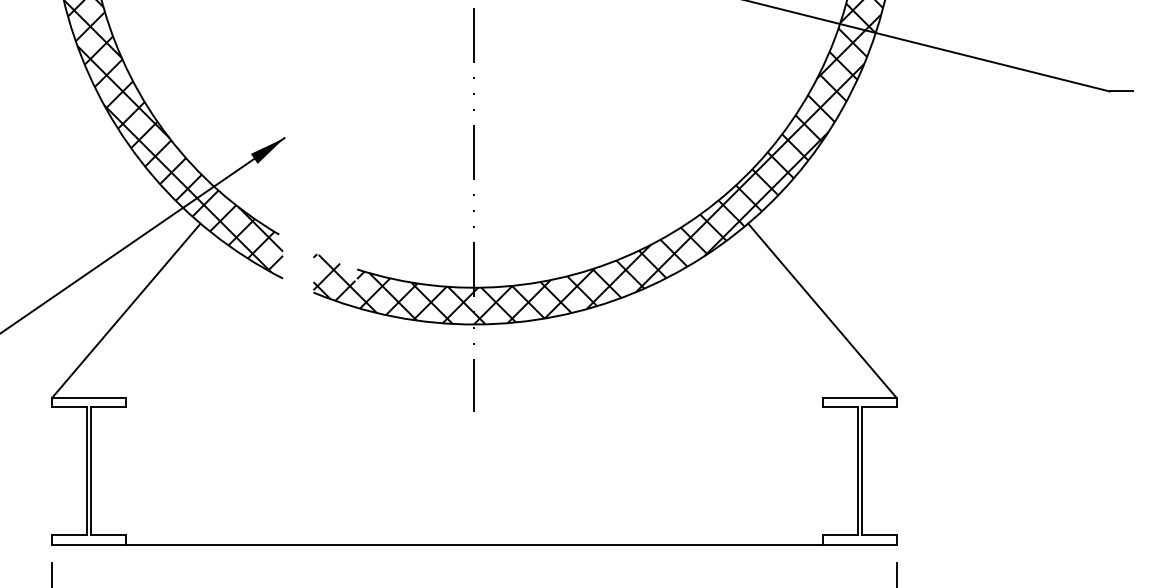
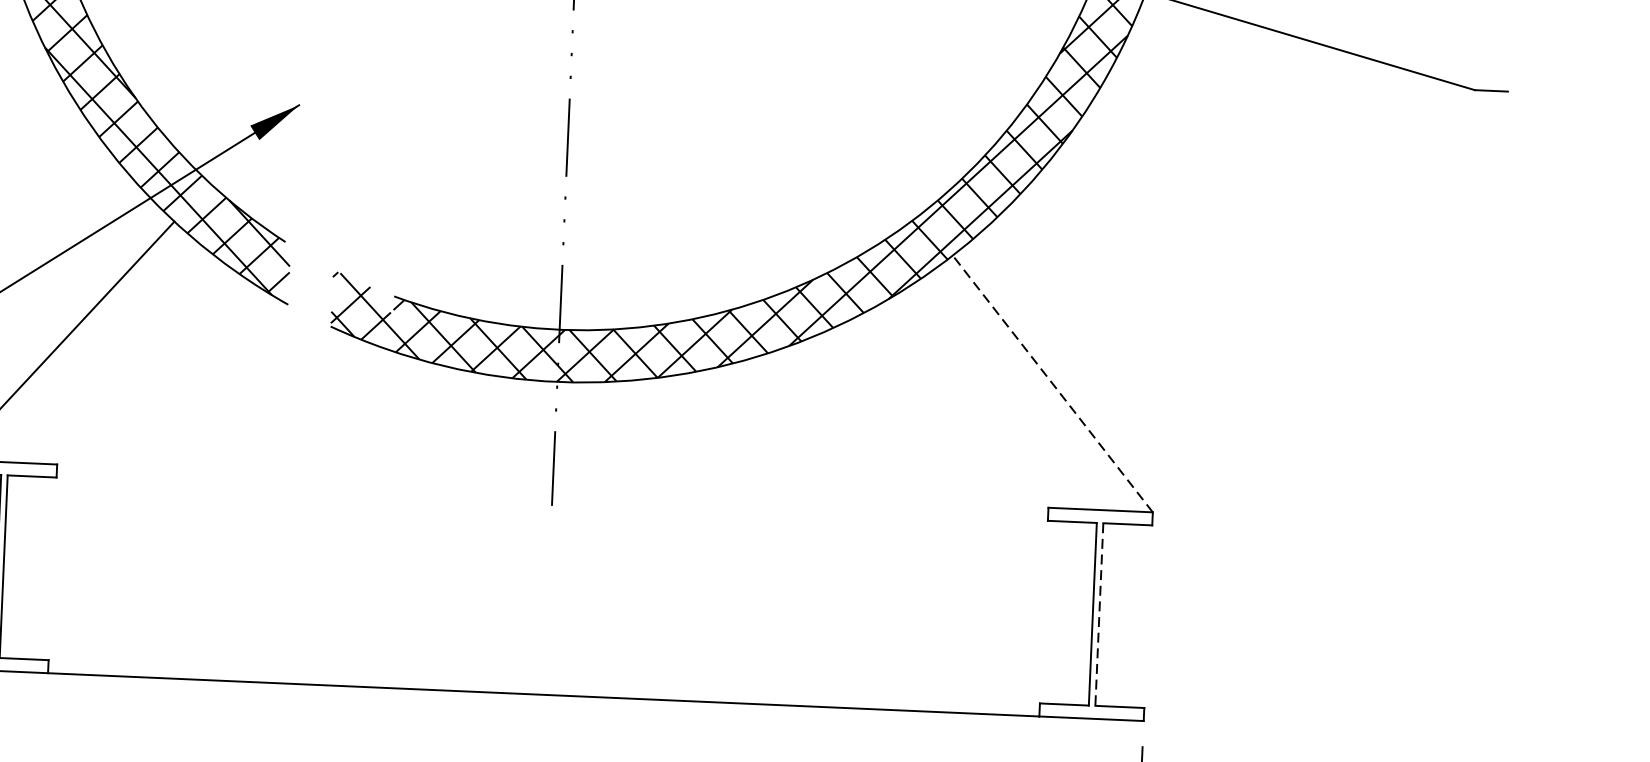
line: (821, 310) -> (1051, 383), solid -> dashed
line: (862, 471) -> (1099, 614), solid -> dashed

